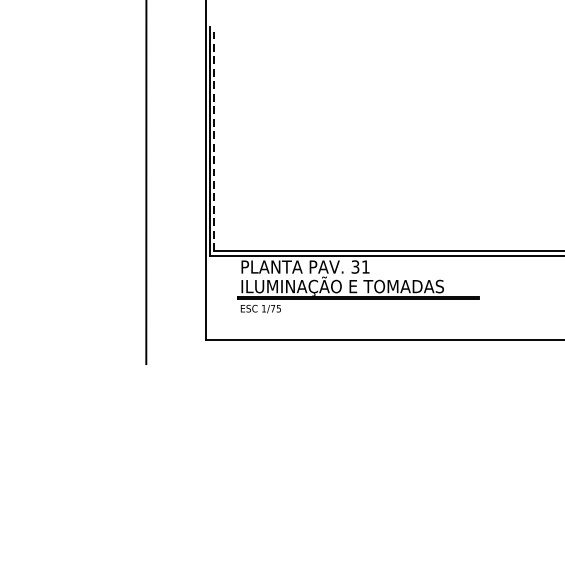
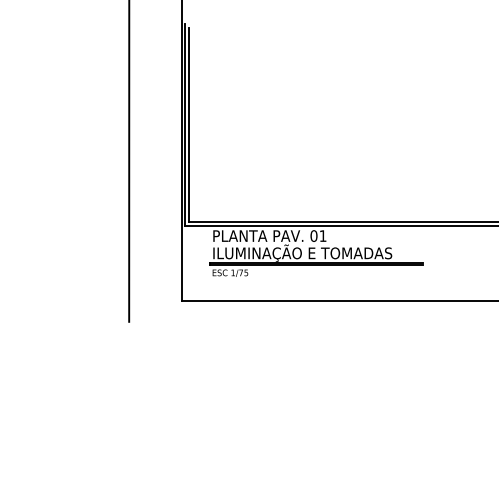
line: (214, 141) -> (189, 125), dashed -> solid
text: (354, 266) -> (313, 235), 31 -> 01

